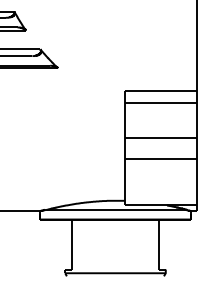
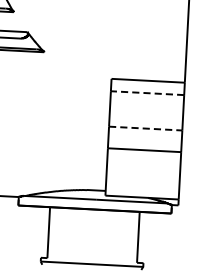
line: (161, 102) -> (148, 92), solid -> dashed
line: (161, 137) -> (146, 128), solid -> dashed

